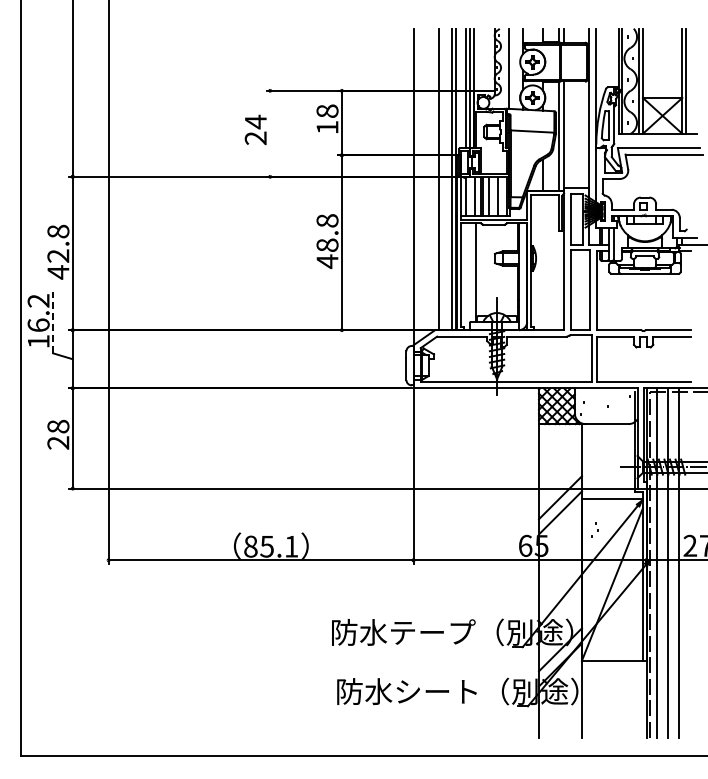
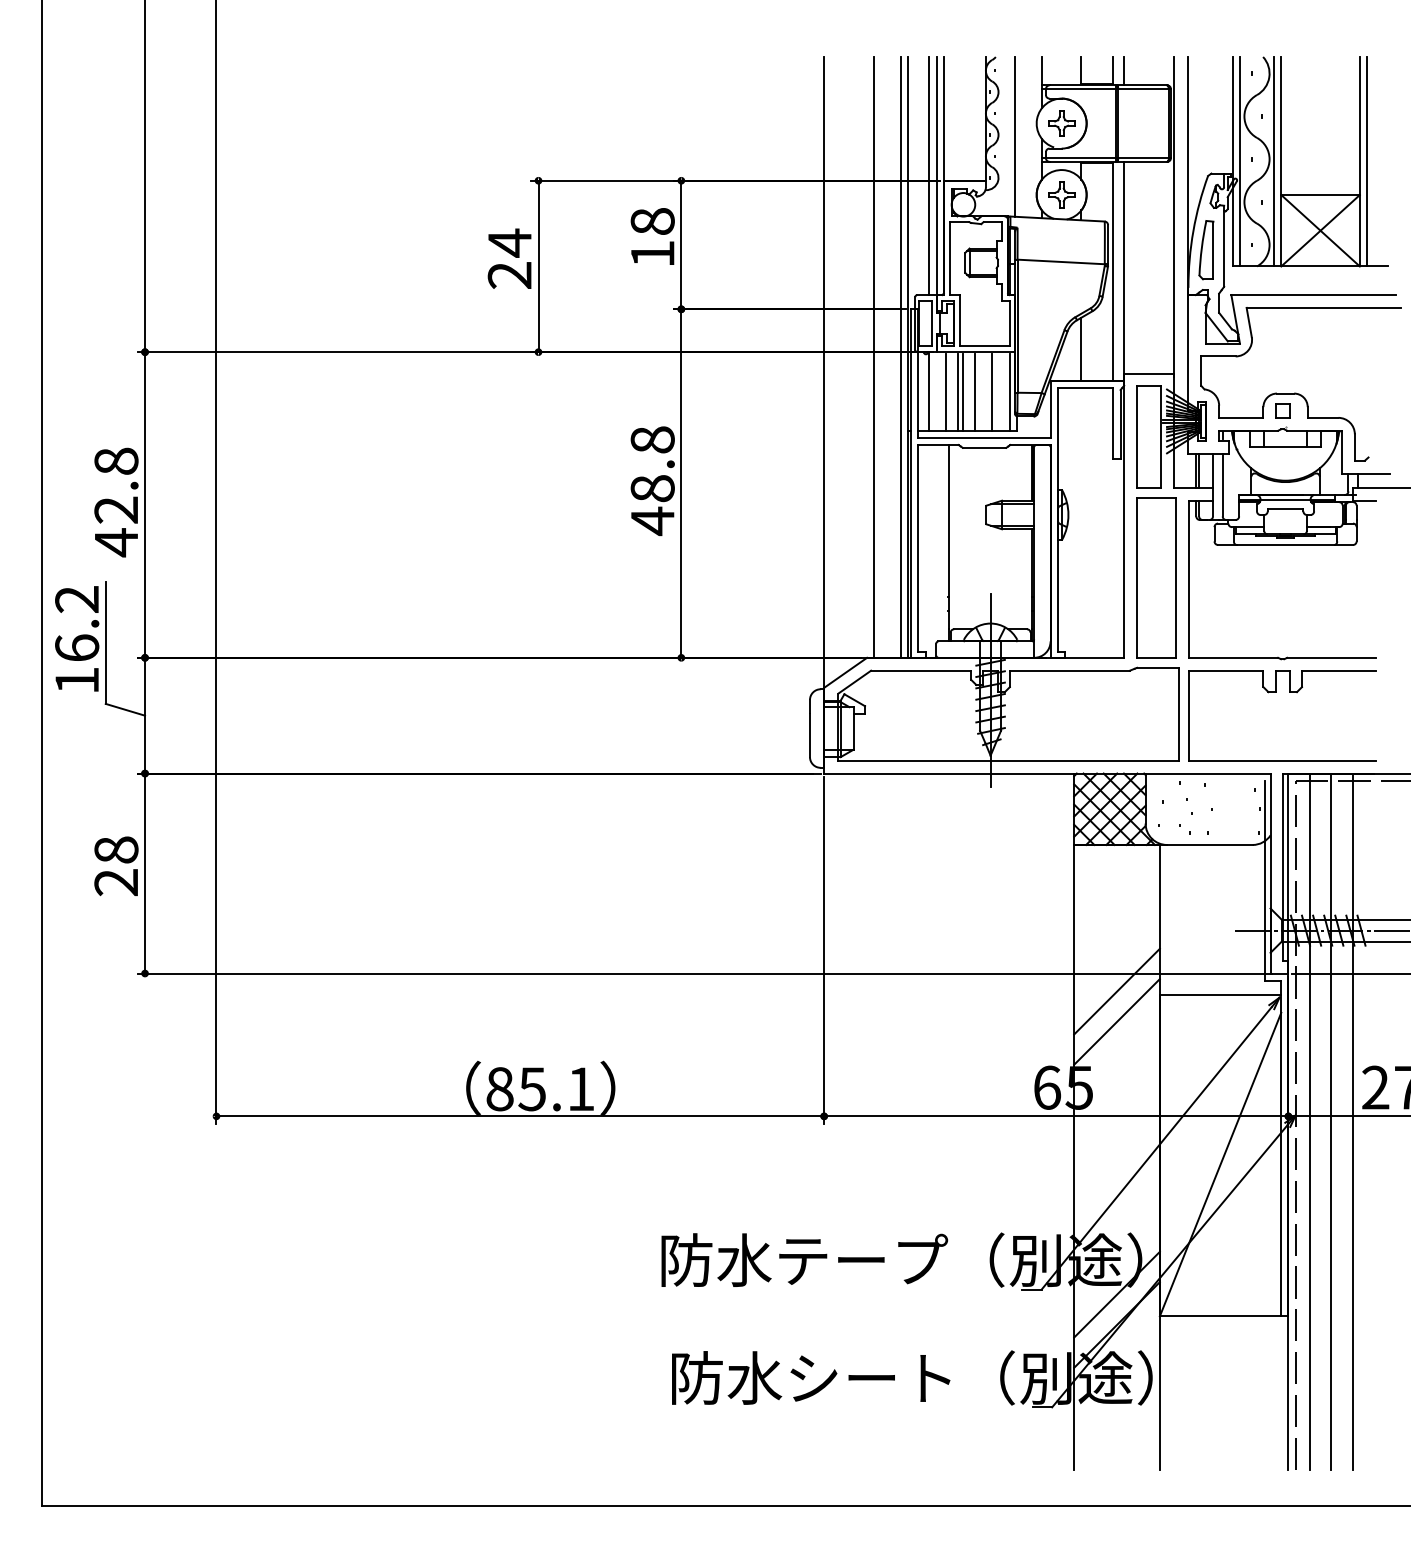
line: (270, 133) -> (539, 265), added
line: (53, 322) -> (106, 642), dashed -> solid
part: (594, 529) -> (1184, 811), moved

